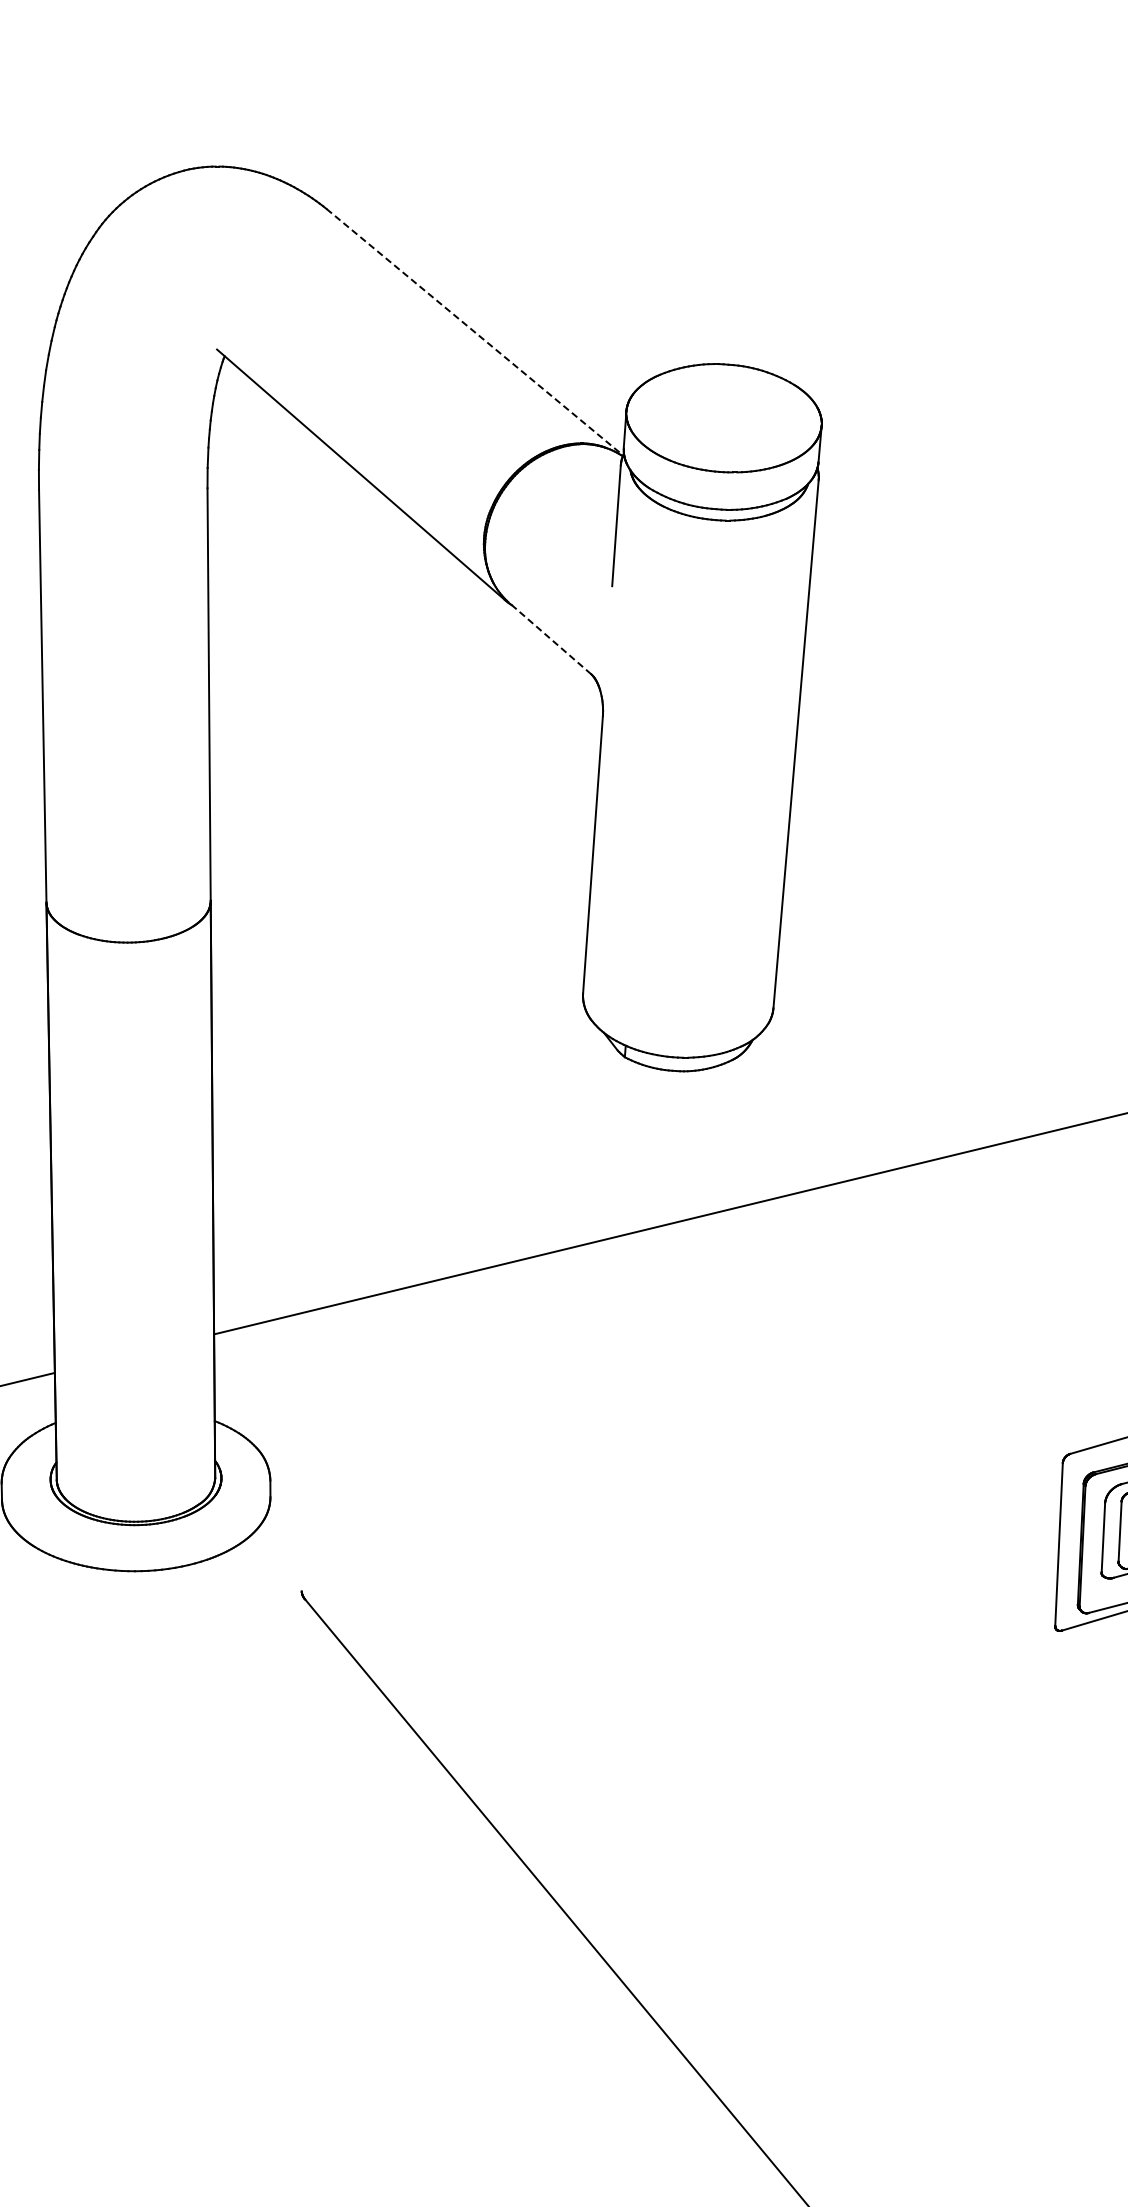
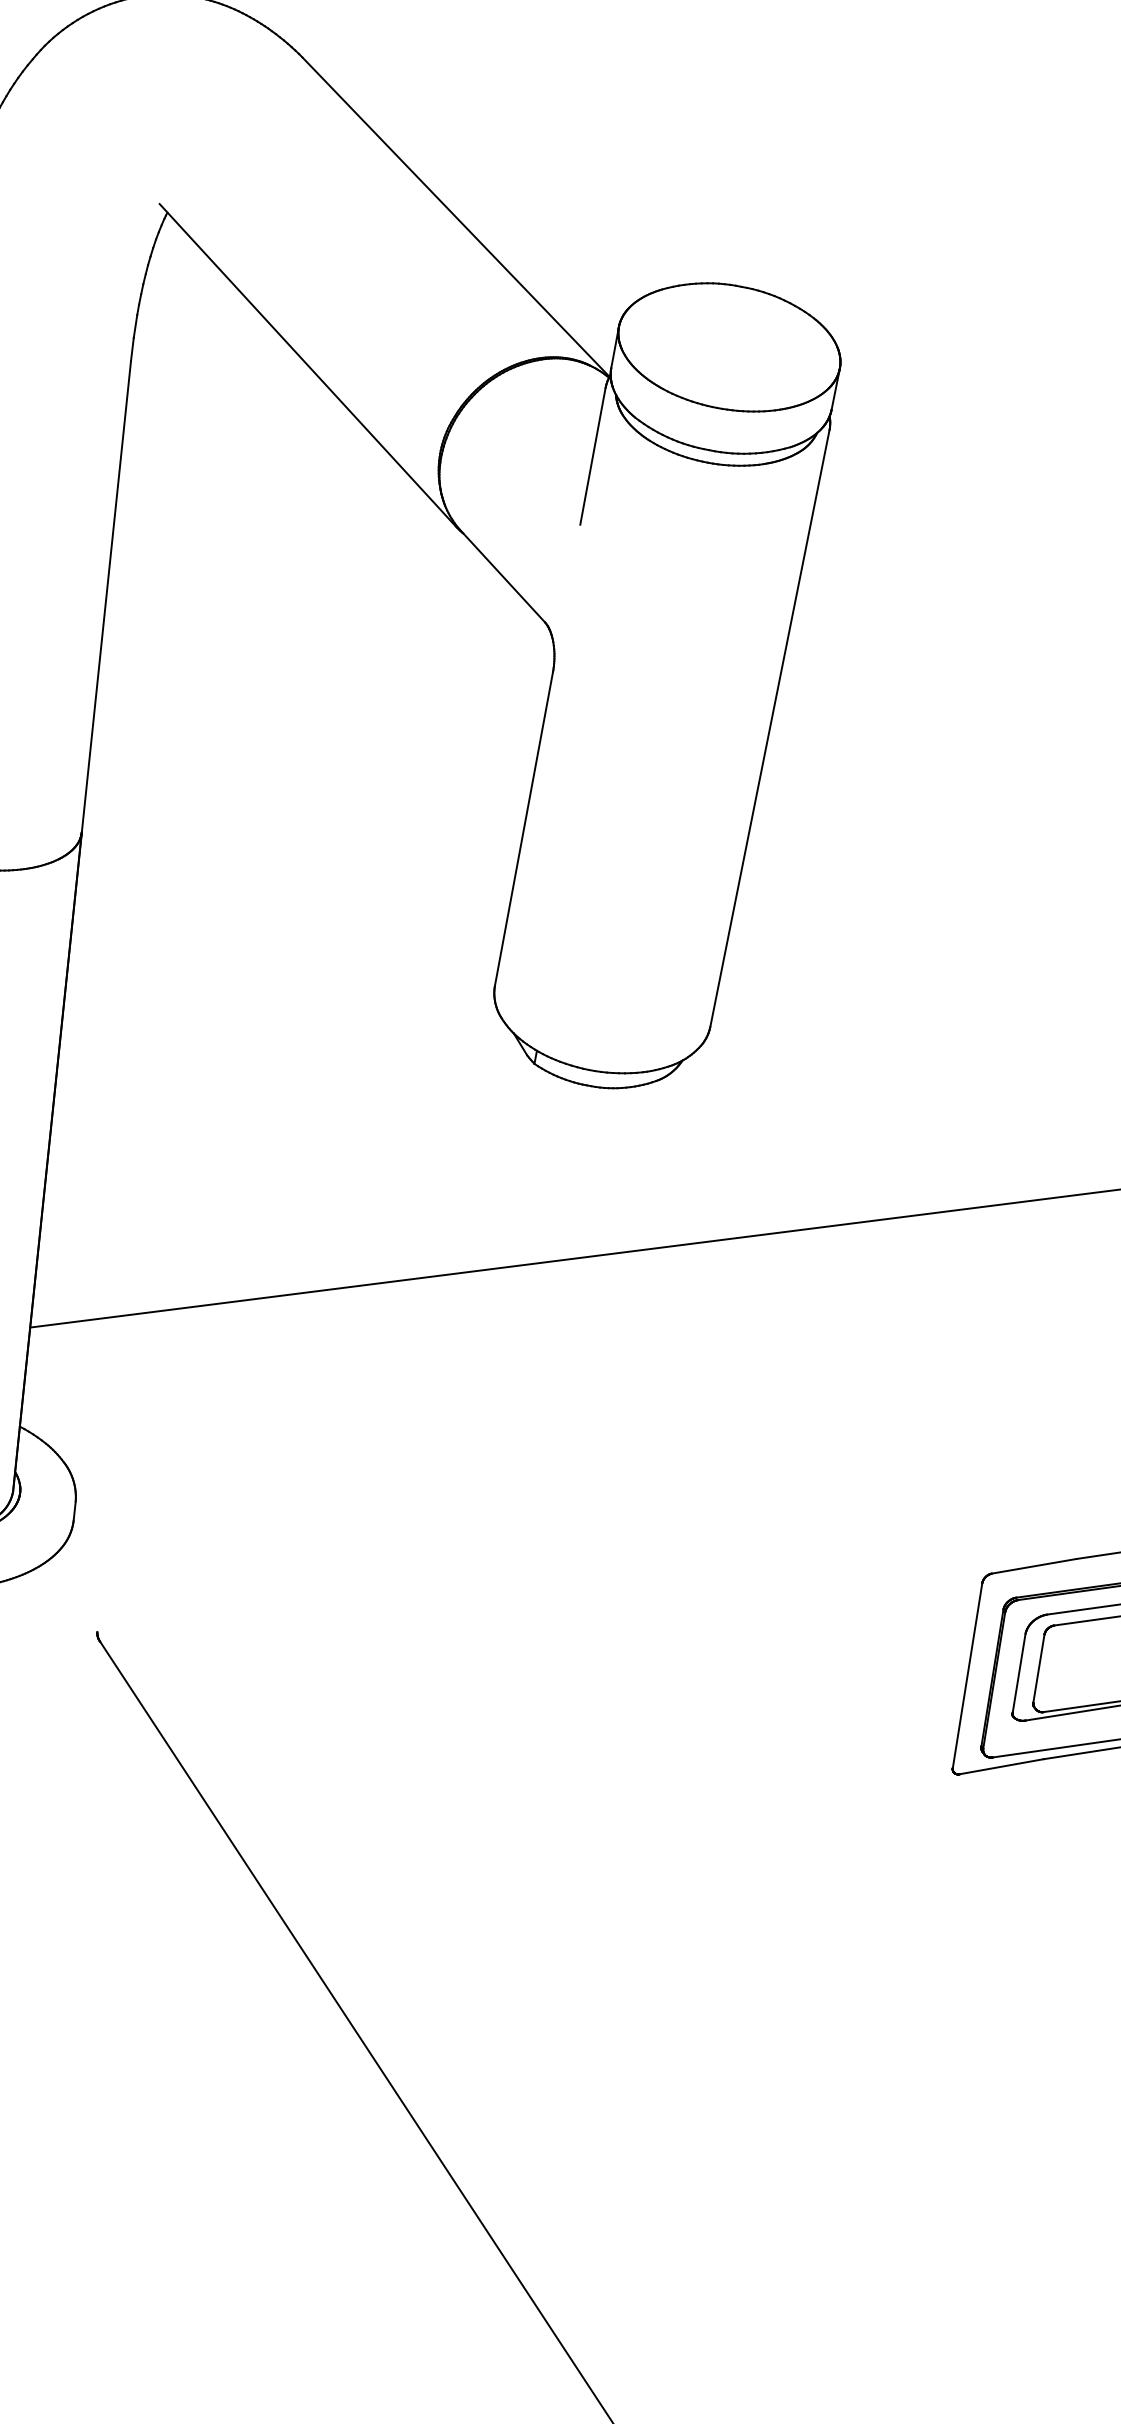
line: (474, 332) -> (455, 217), dashed -> solid
line: (549, 638) -> (502, 576), dashed -> solid

